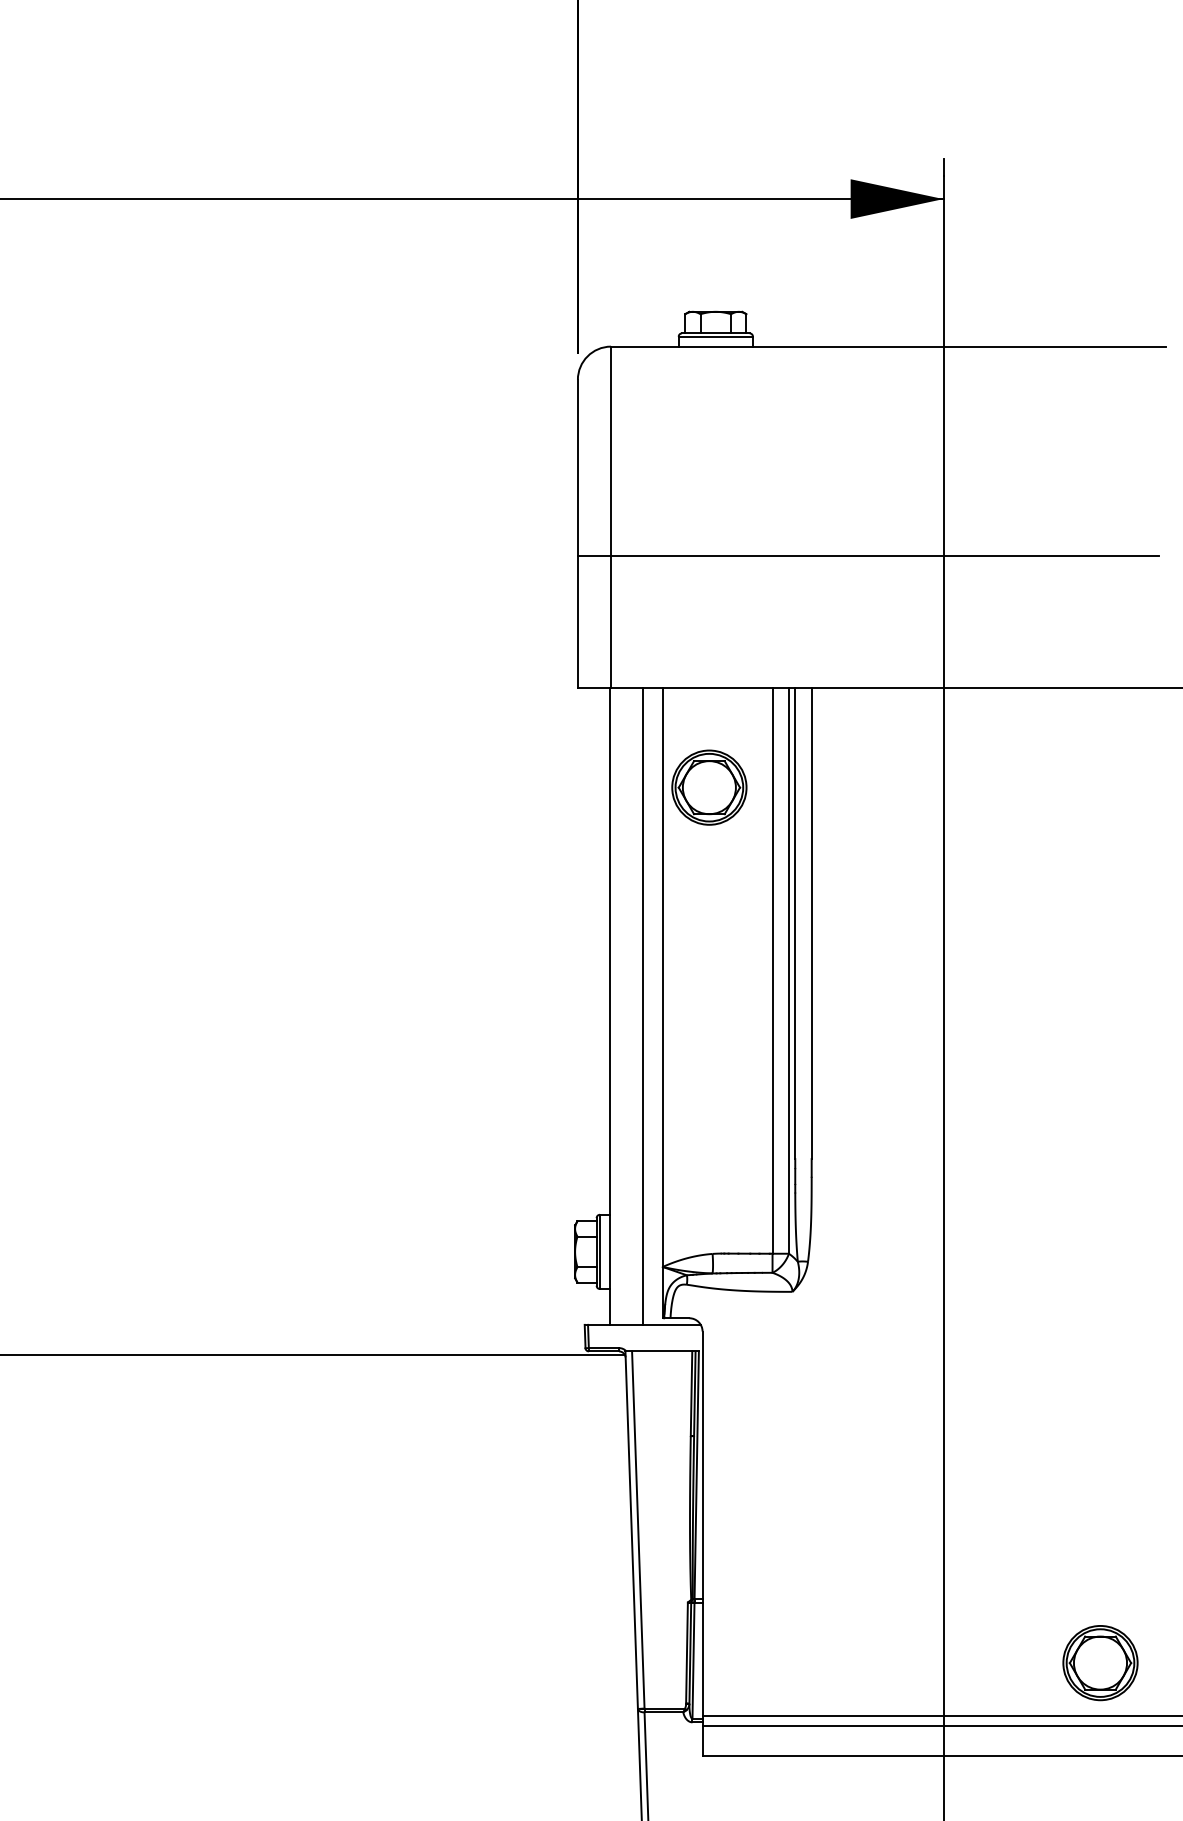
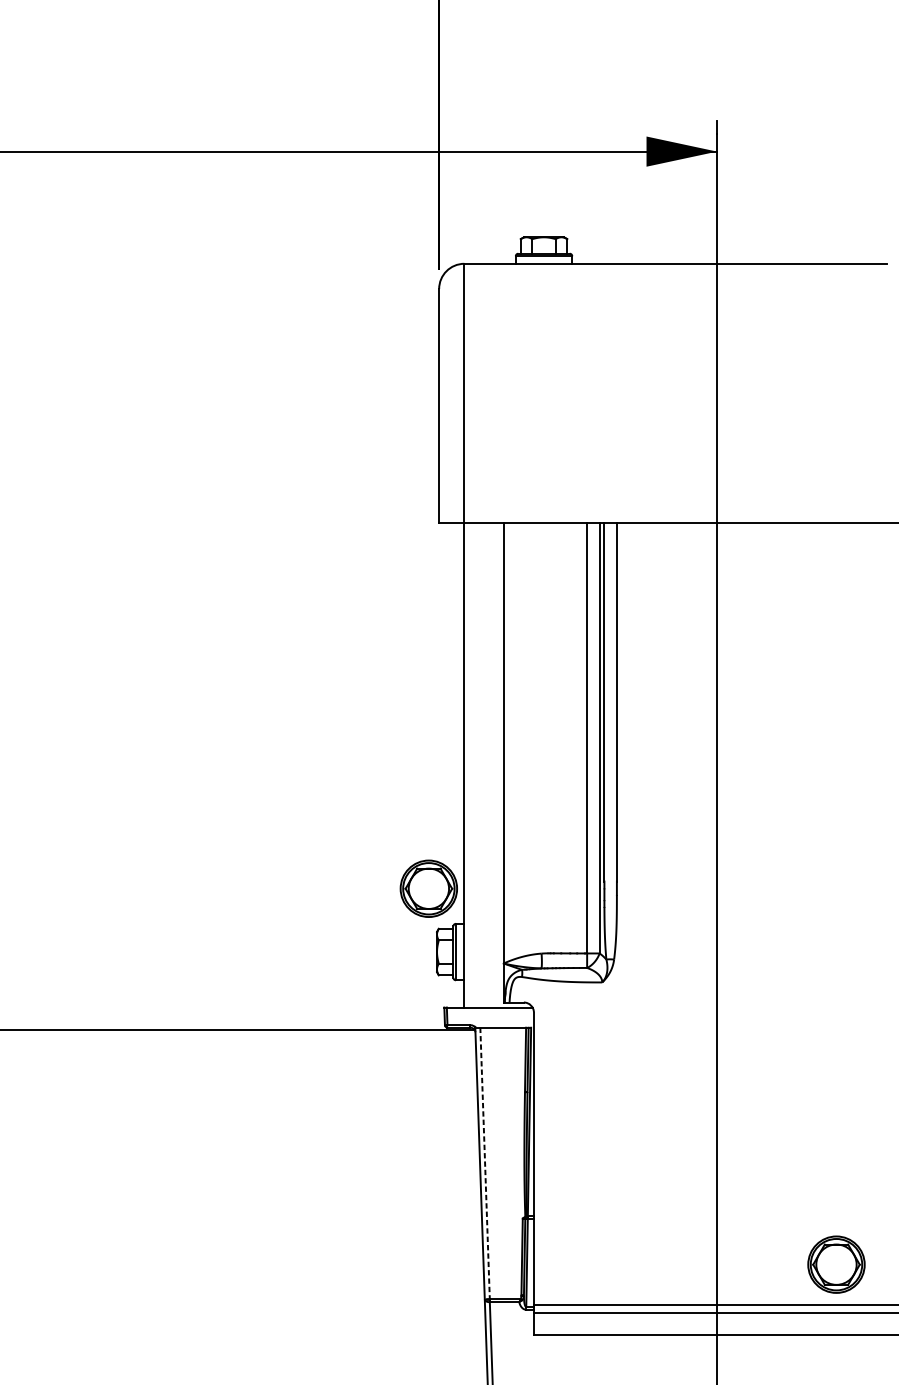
line: (868, 555) -> (660, 422), removed
part: (709, 787) -> (428, 888), moved
line: (643, 1006) -> (489, 765), removed
line: (638, 1530) -> (485, 1163), solid -> dashed

